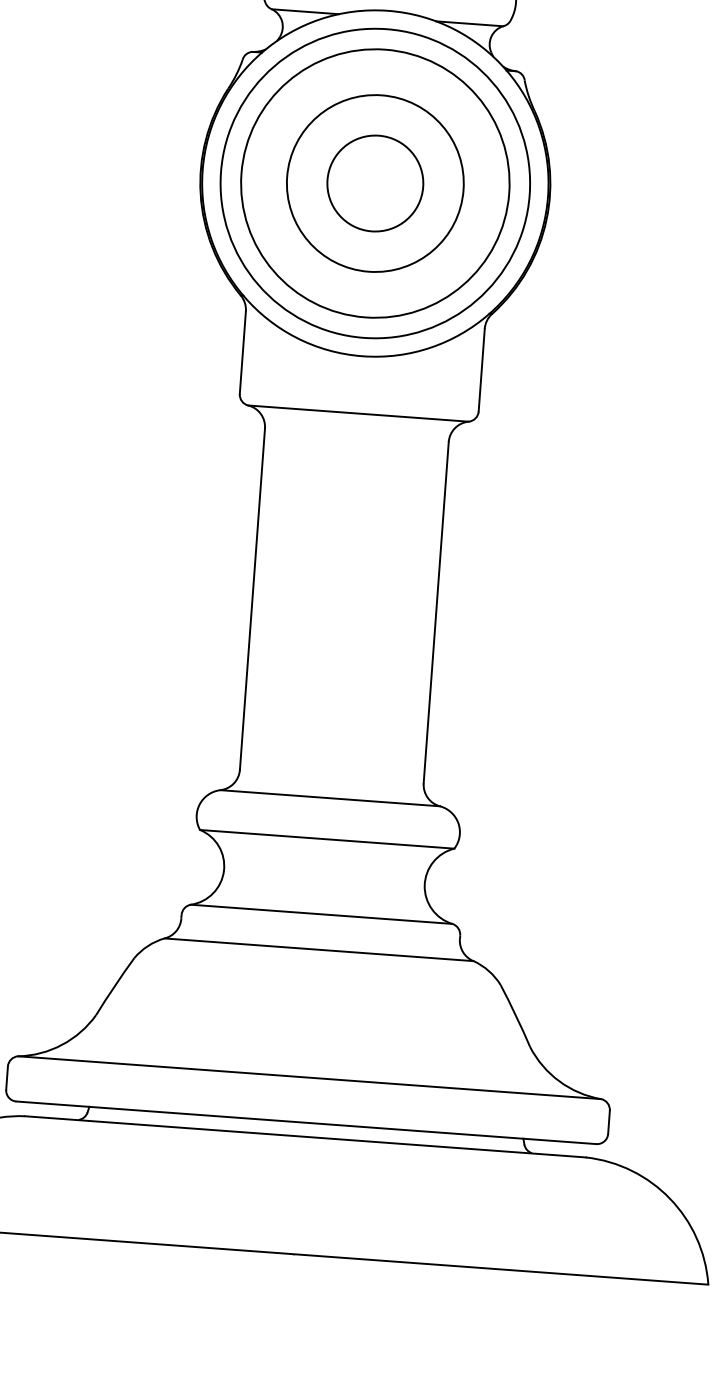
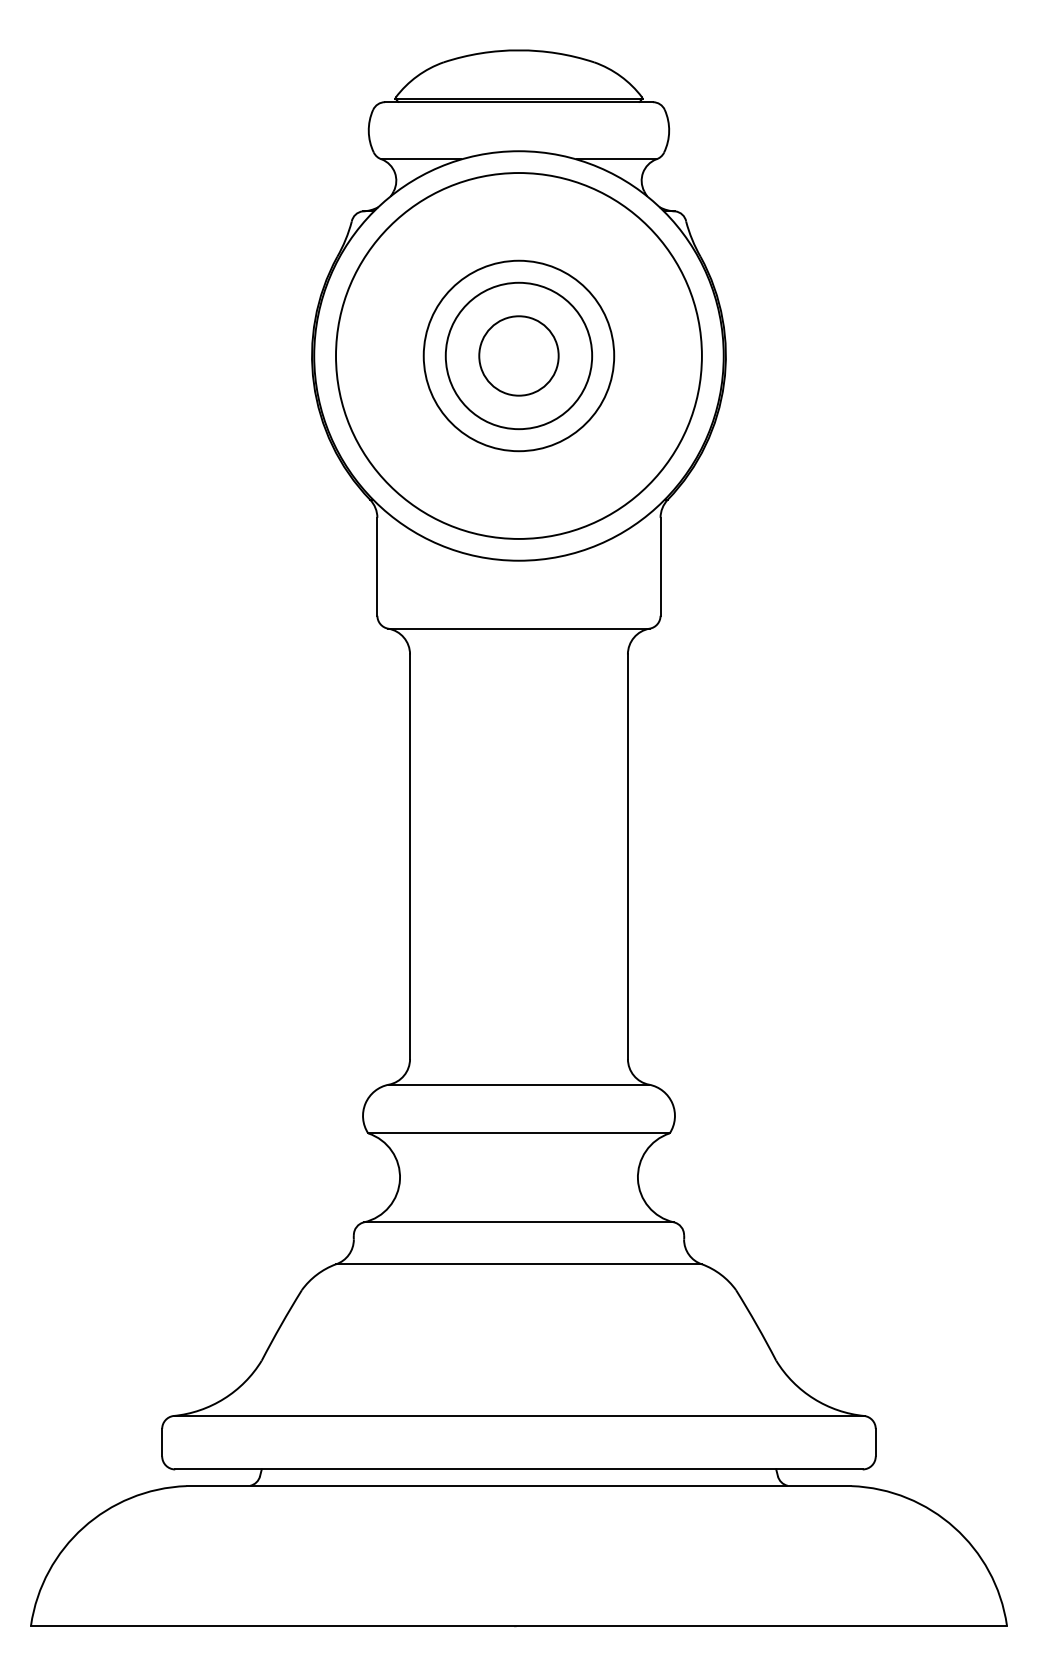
circle: (374, 183) -> (518, 355), size x0.6
circle: (374, 183) -> (518, 355), size x0.7
circle: (374, 183) -> (518, 355), size x0.7

